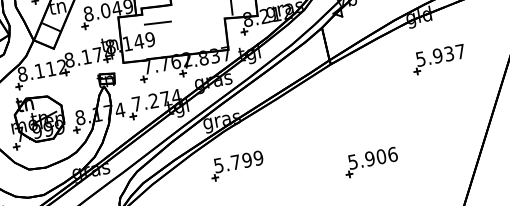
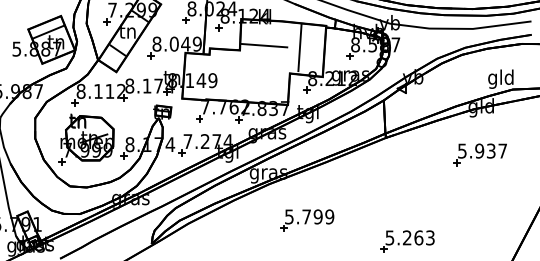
line: (157, 22) -> (223, 65), removed
part: (438, 59) -> (479, 154), moved
text: (381, 156) -> (418, 237), 5.906 -> 5.263
part: (237, 165) -> (307, 220), moved

